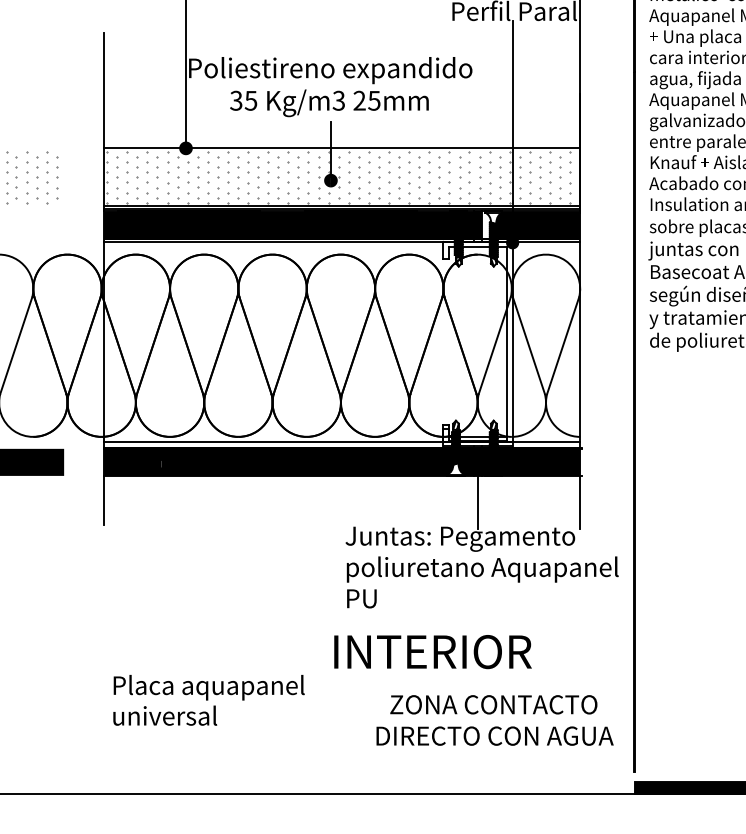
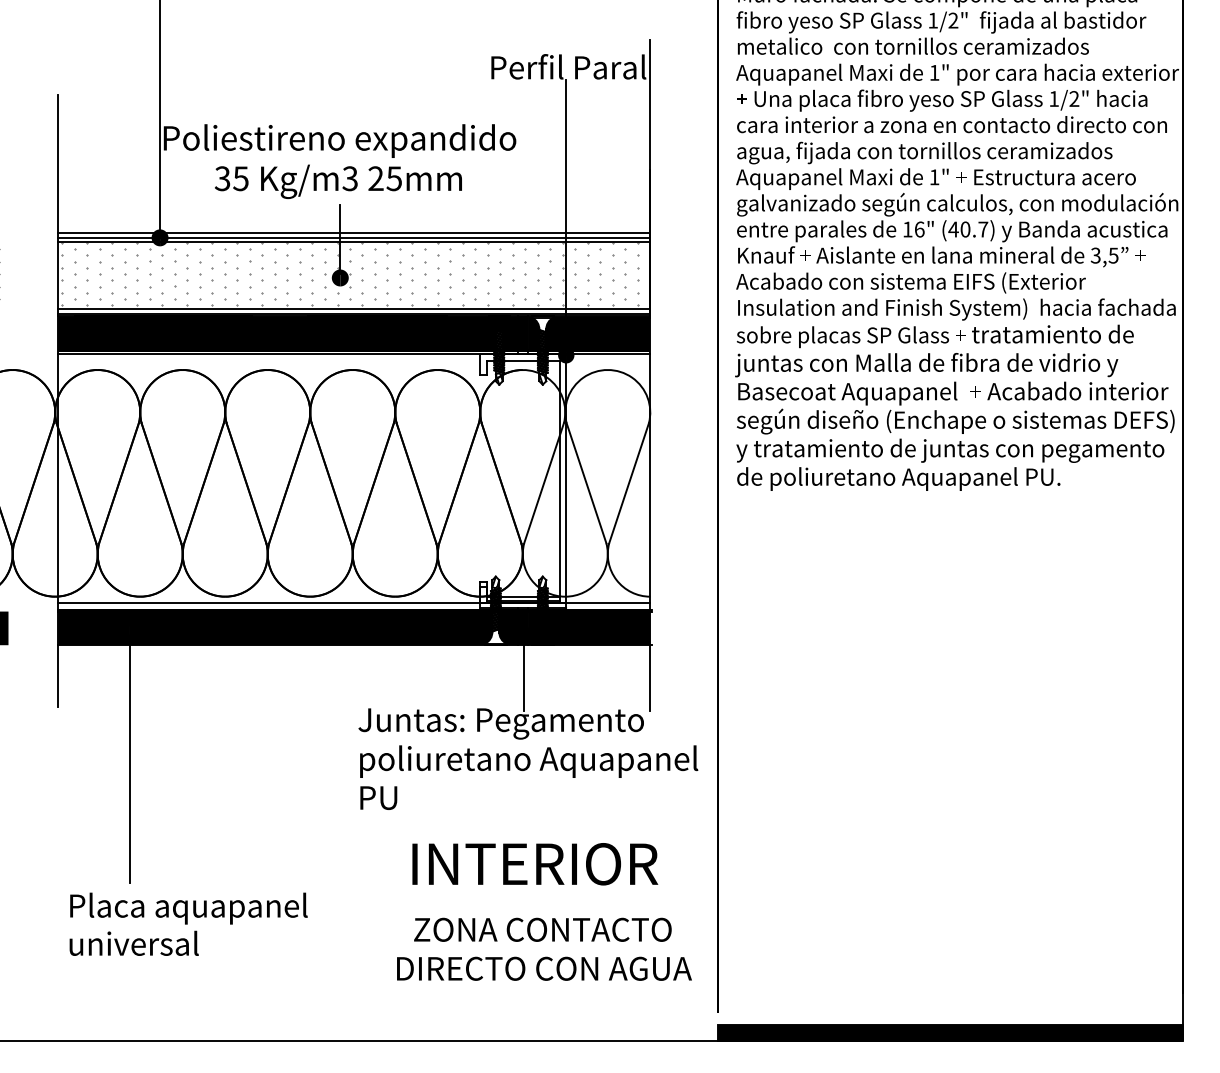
line: (342, 144) -> (354, 233), added
line: (342, 152) -> (354, 242), added
fill: (486, 225) -> (533, 333), added
line: (161, 562) -> (129, 753), added
text: (433, 652) -> (535, 864), moved

